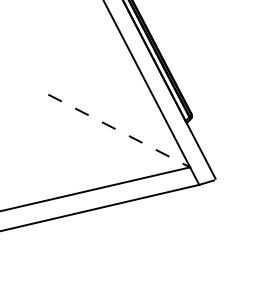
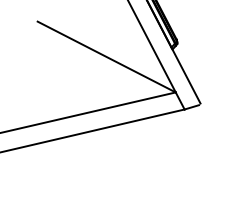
line: (119, 131) -> (106, 57), dashed -> solid

